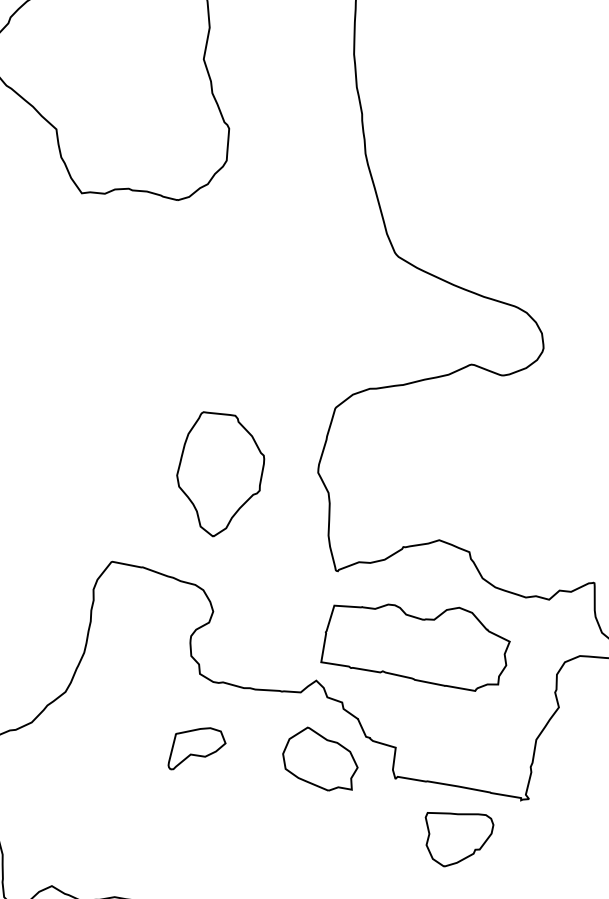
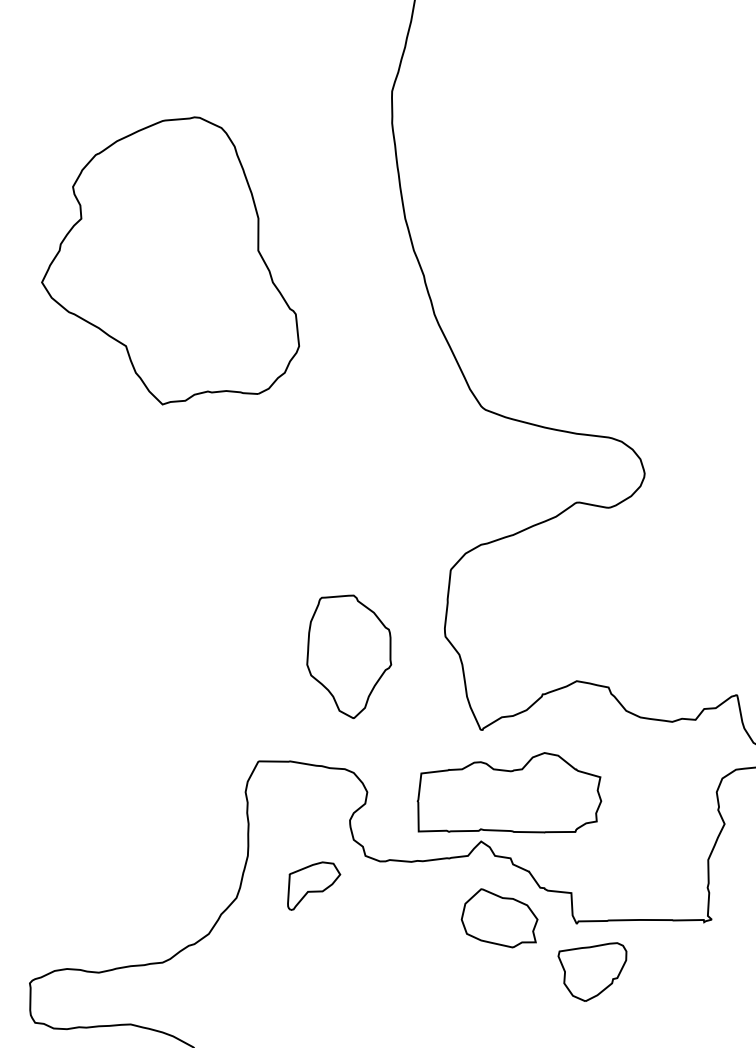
part: (417, 640) -> (509, 792), moved
part: (198, 749) -> (314, 885), moved
part: (456, 838) -> (592, 971), moved

